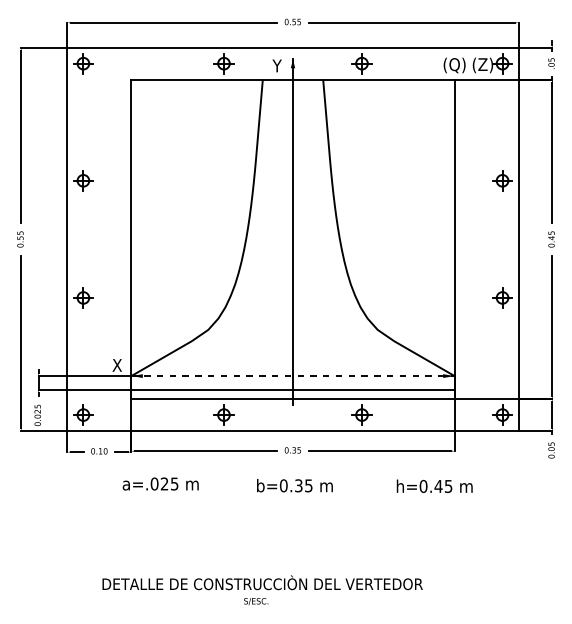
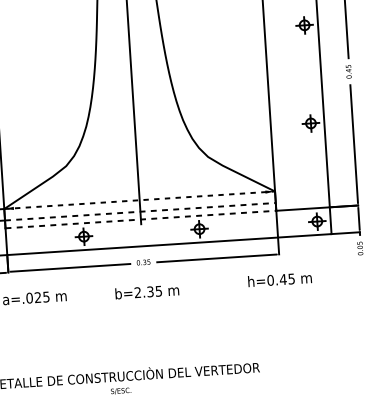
line: (293, 389) -> (140, 211), solid -> dashed
line: (292, 399) -> (140, 219), solid -> dashed
text: (283, 485) -> (137, 292), b=0.35 -> b=2.35
text: (434, 485) -> (279, 279), moved

